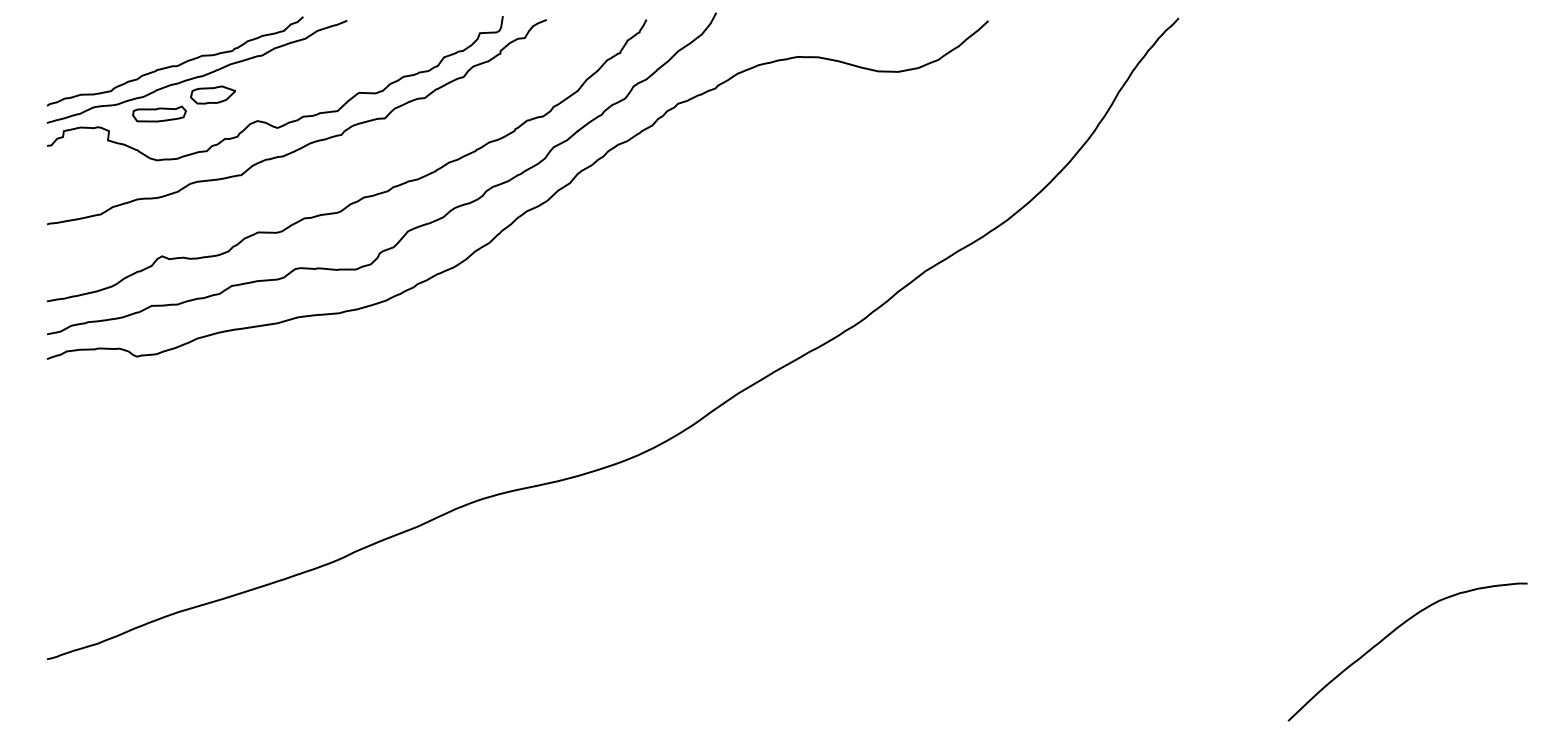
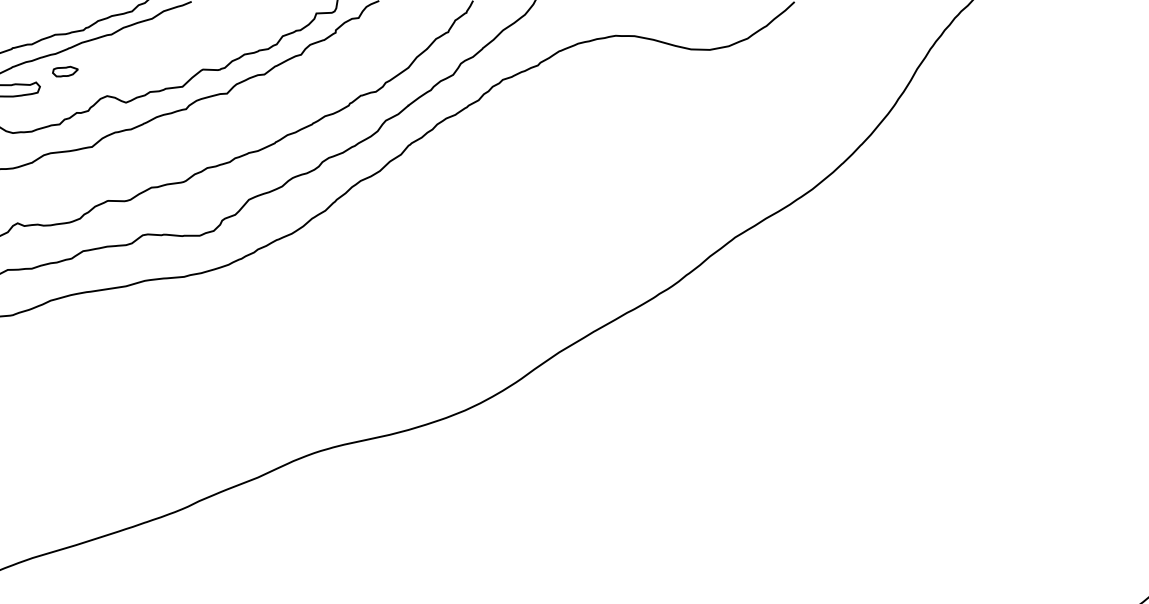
part: (212, 94) -> (64, 71), size x0.6

